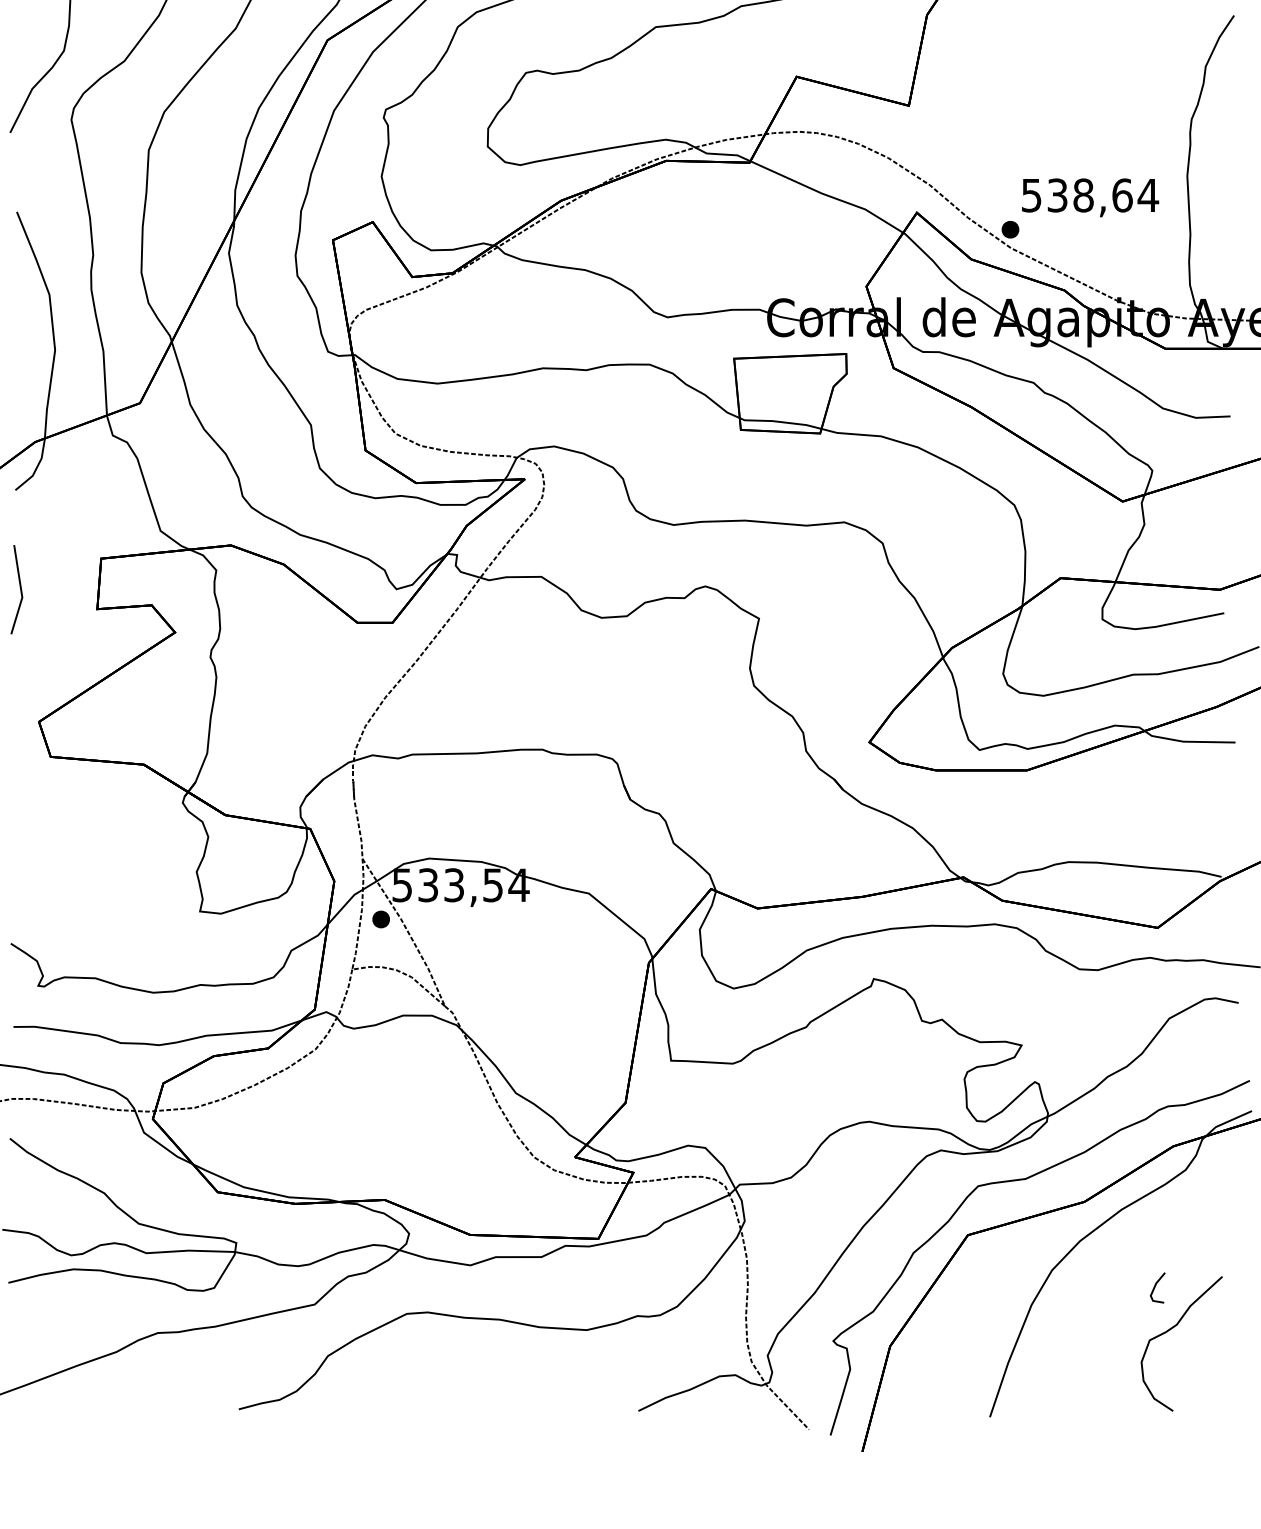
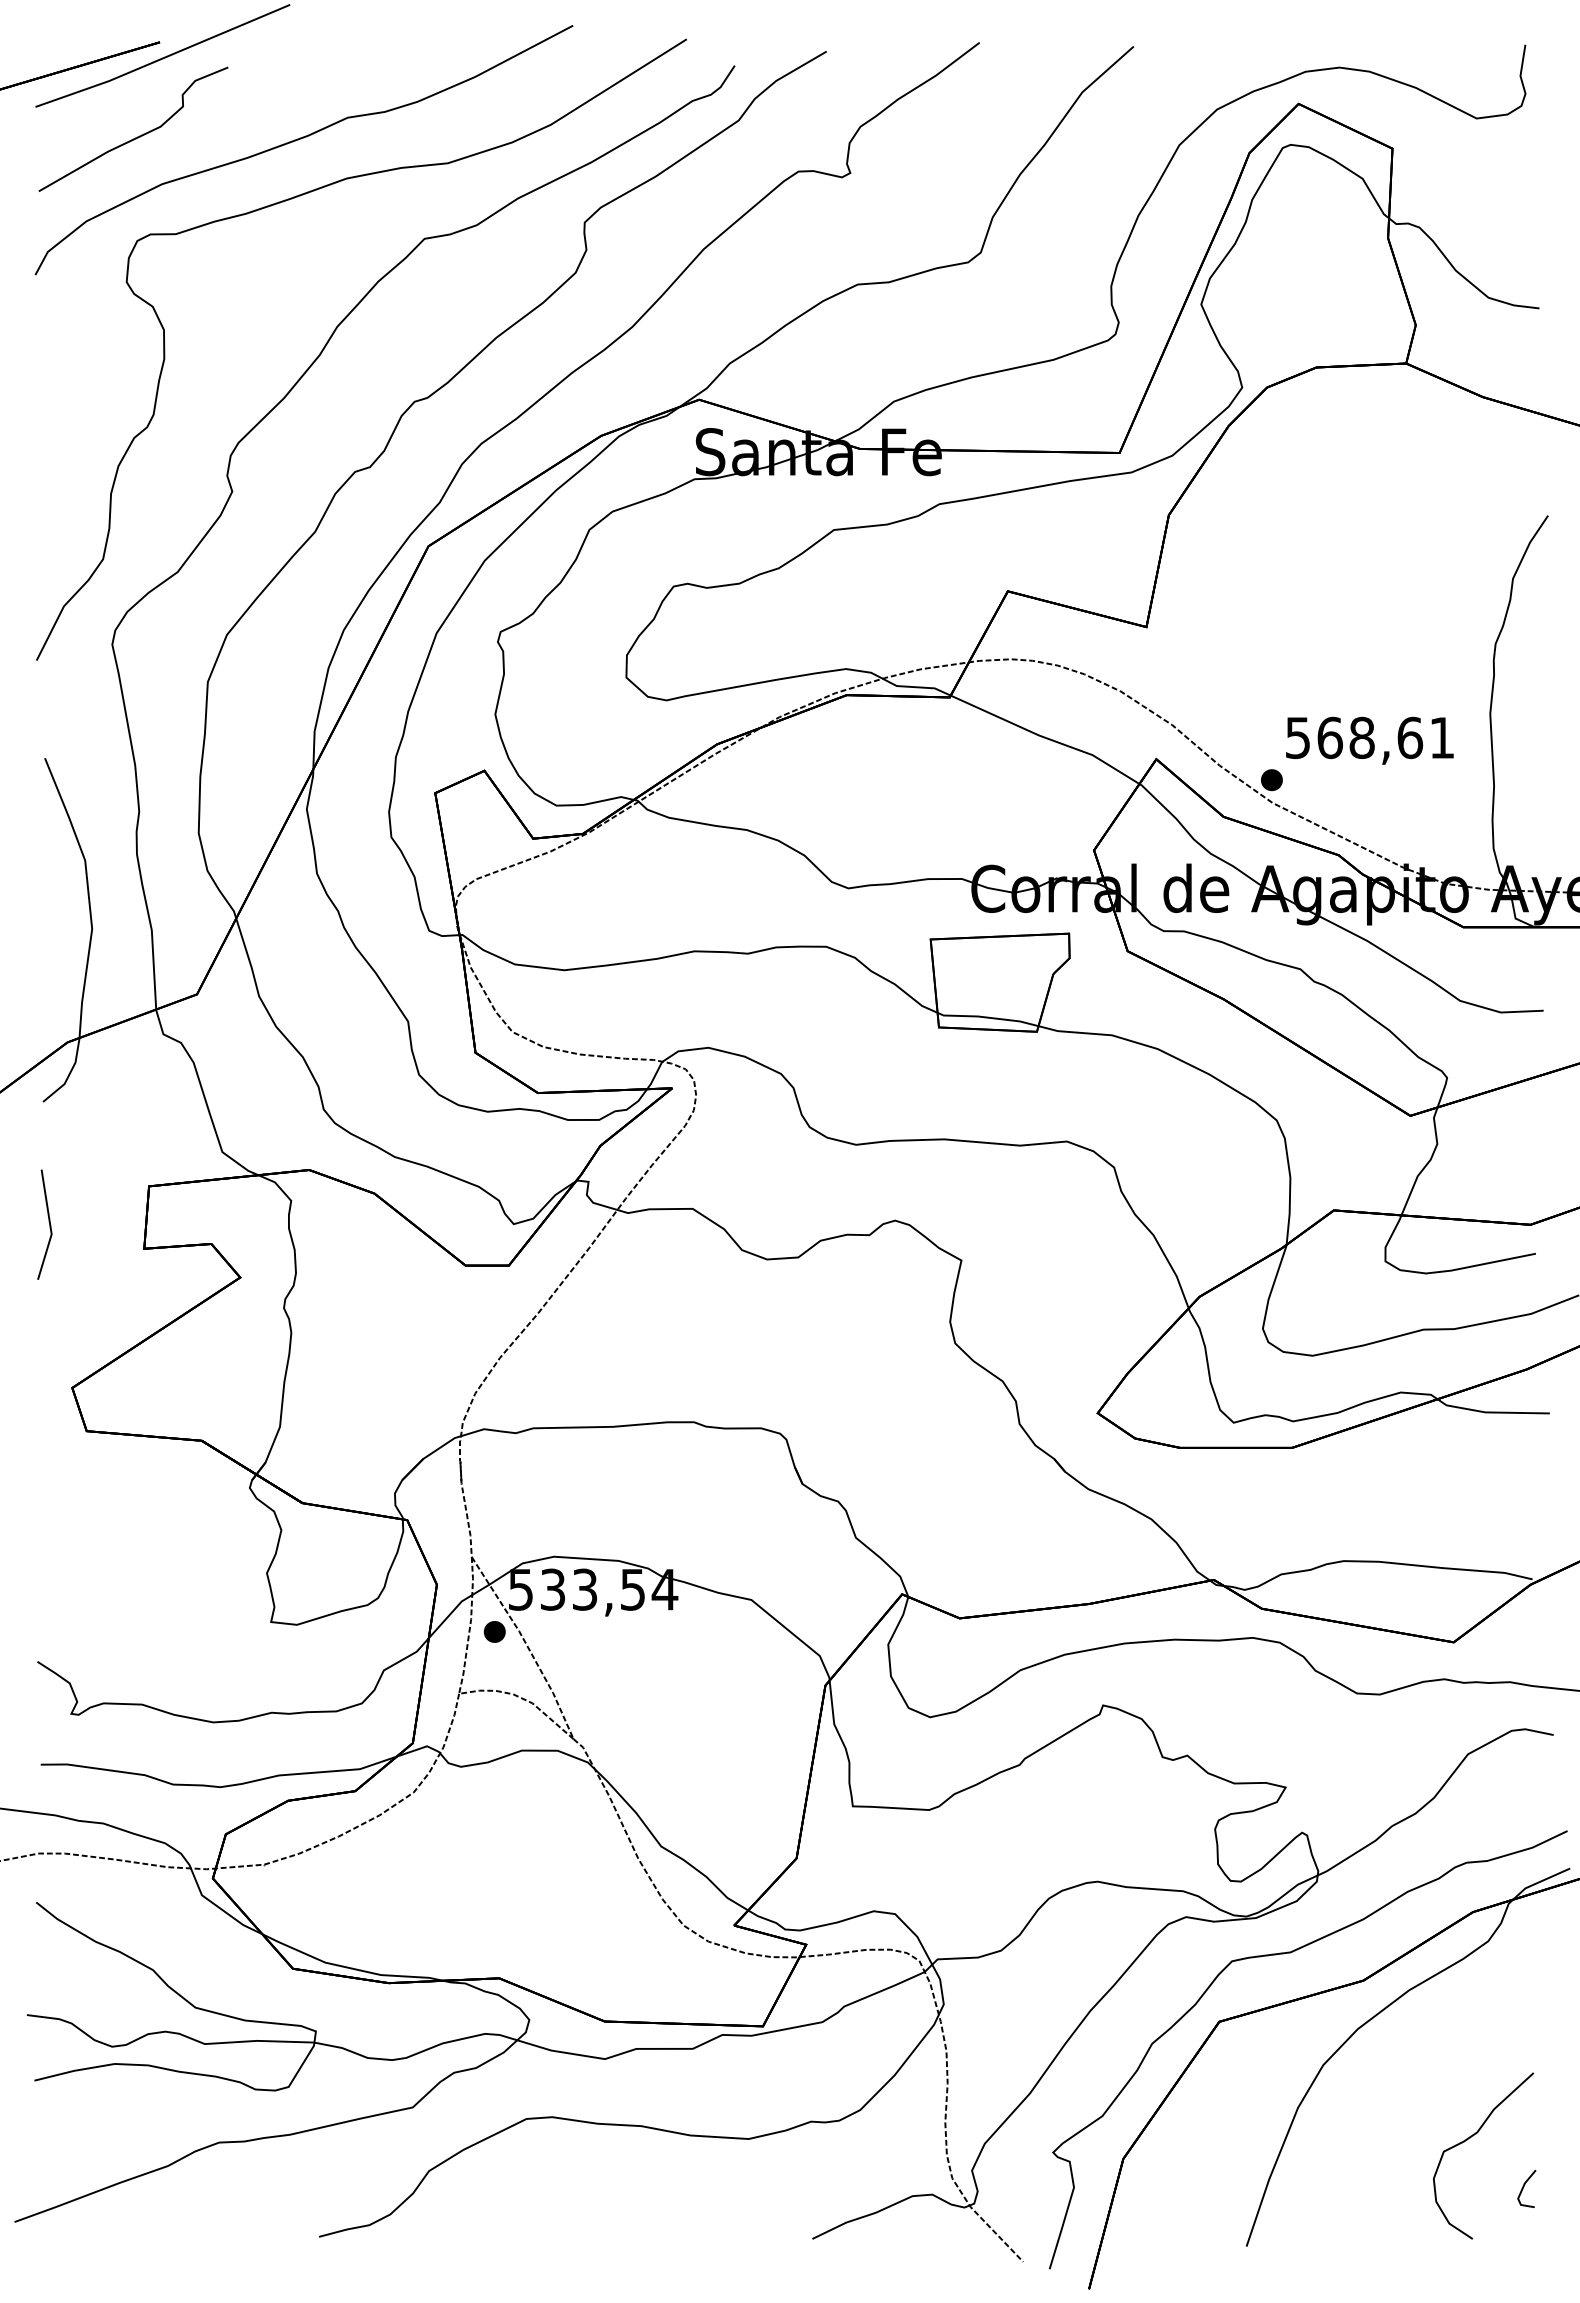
text: (1103, 195) -> (1386, 737), 538,64 -> 568,61
line: (1155, 1286) -> (1524, 2187), moved

